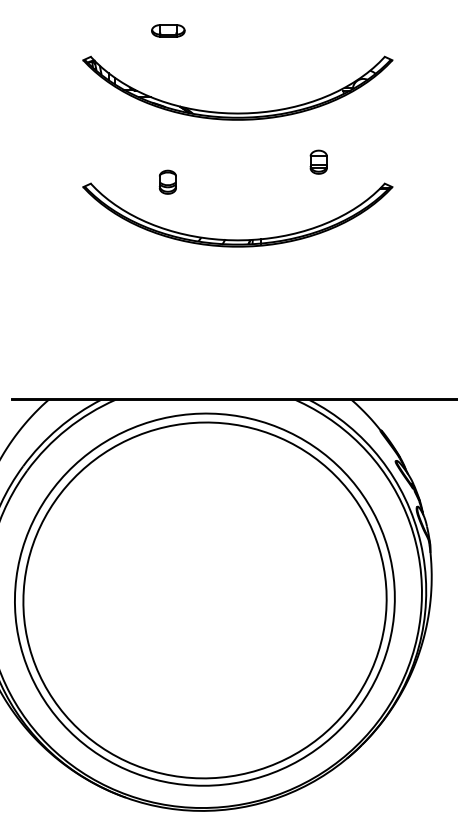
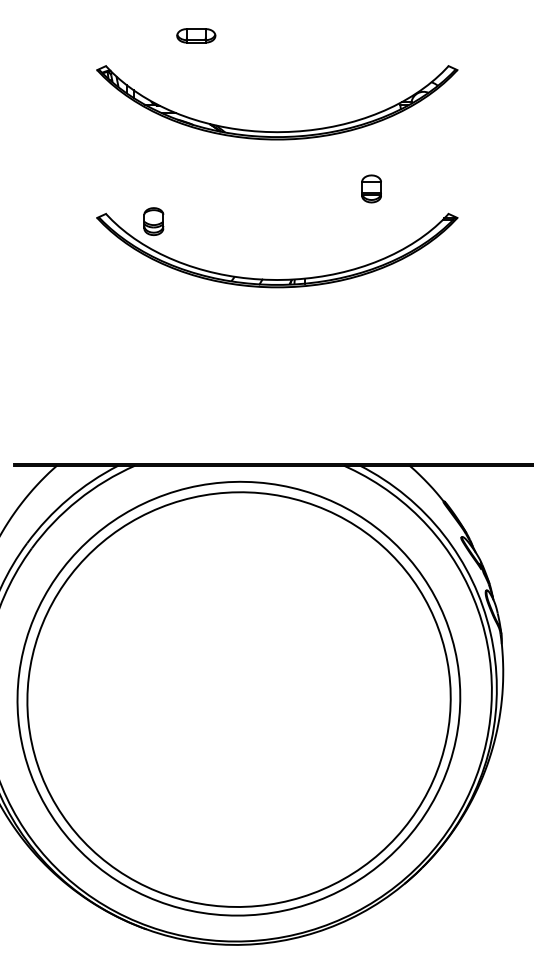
part: (167, 181) -> (153, 220), moved

